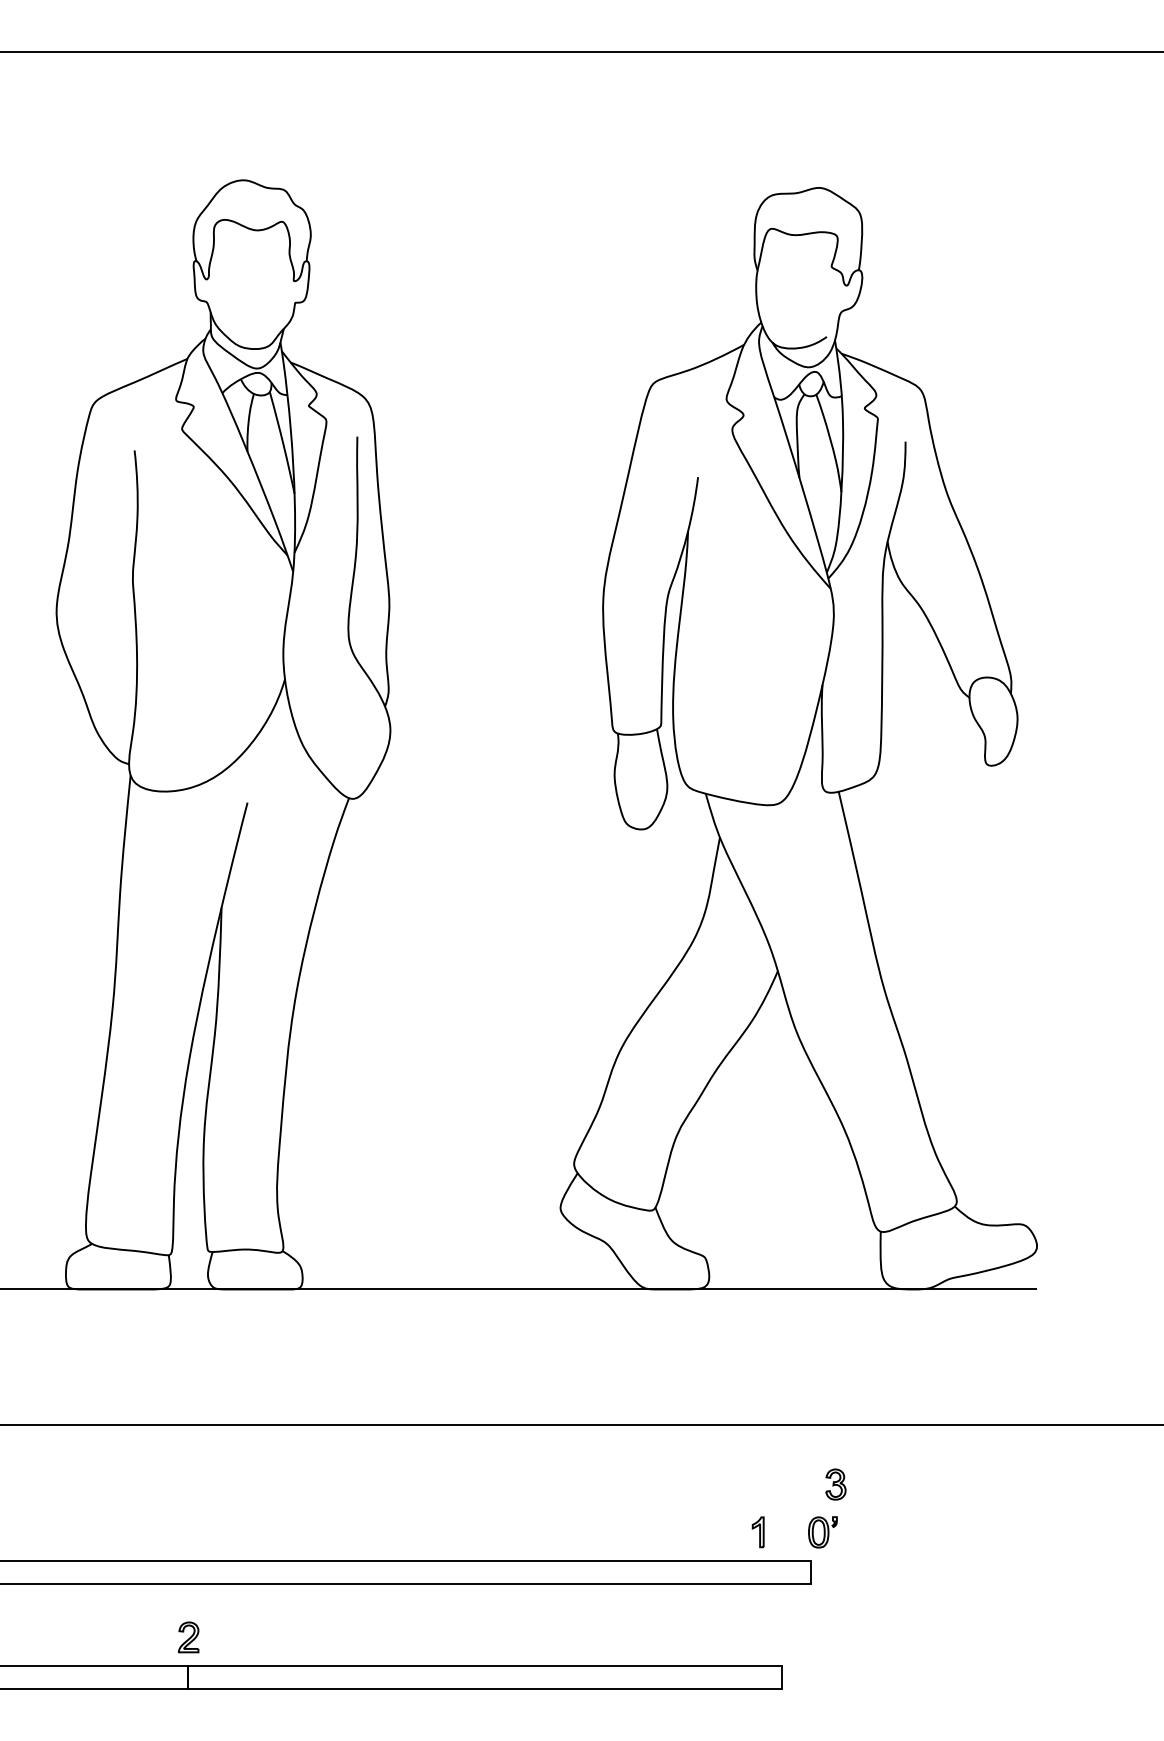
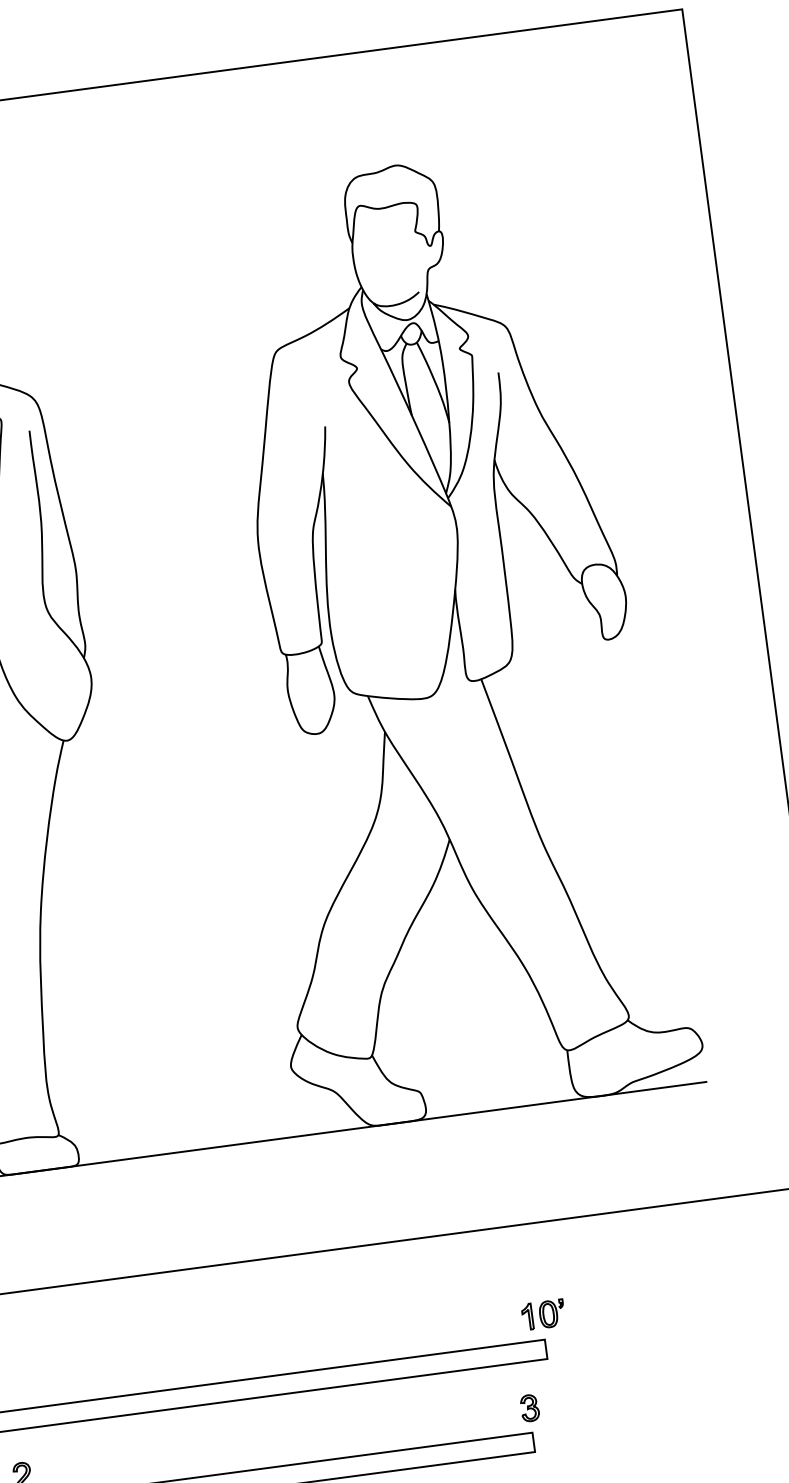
part: (835, 1484) -> (529, 1408), moved
part: (757, 1532) -> (527, 1317), moved

